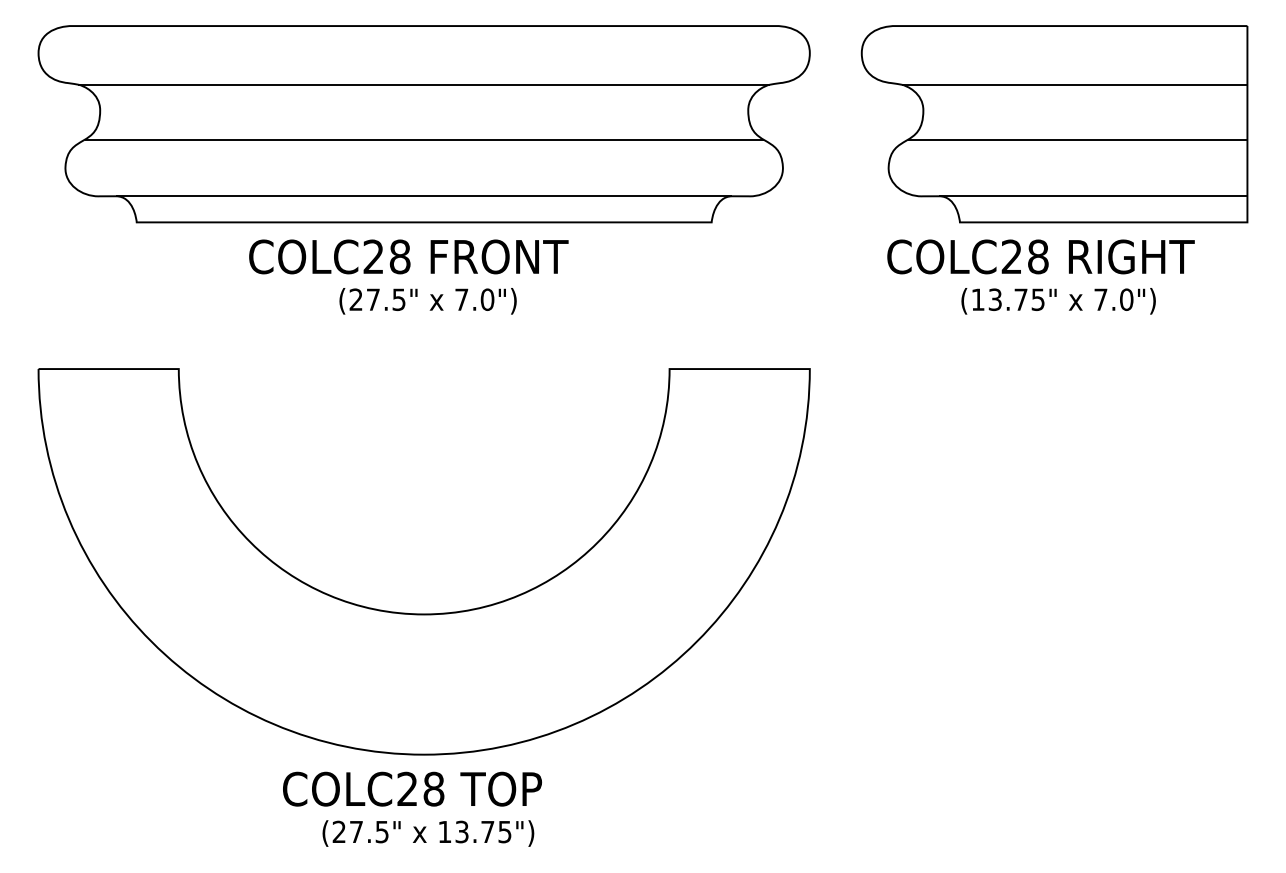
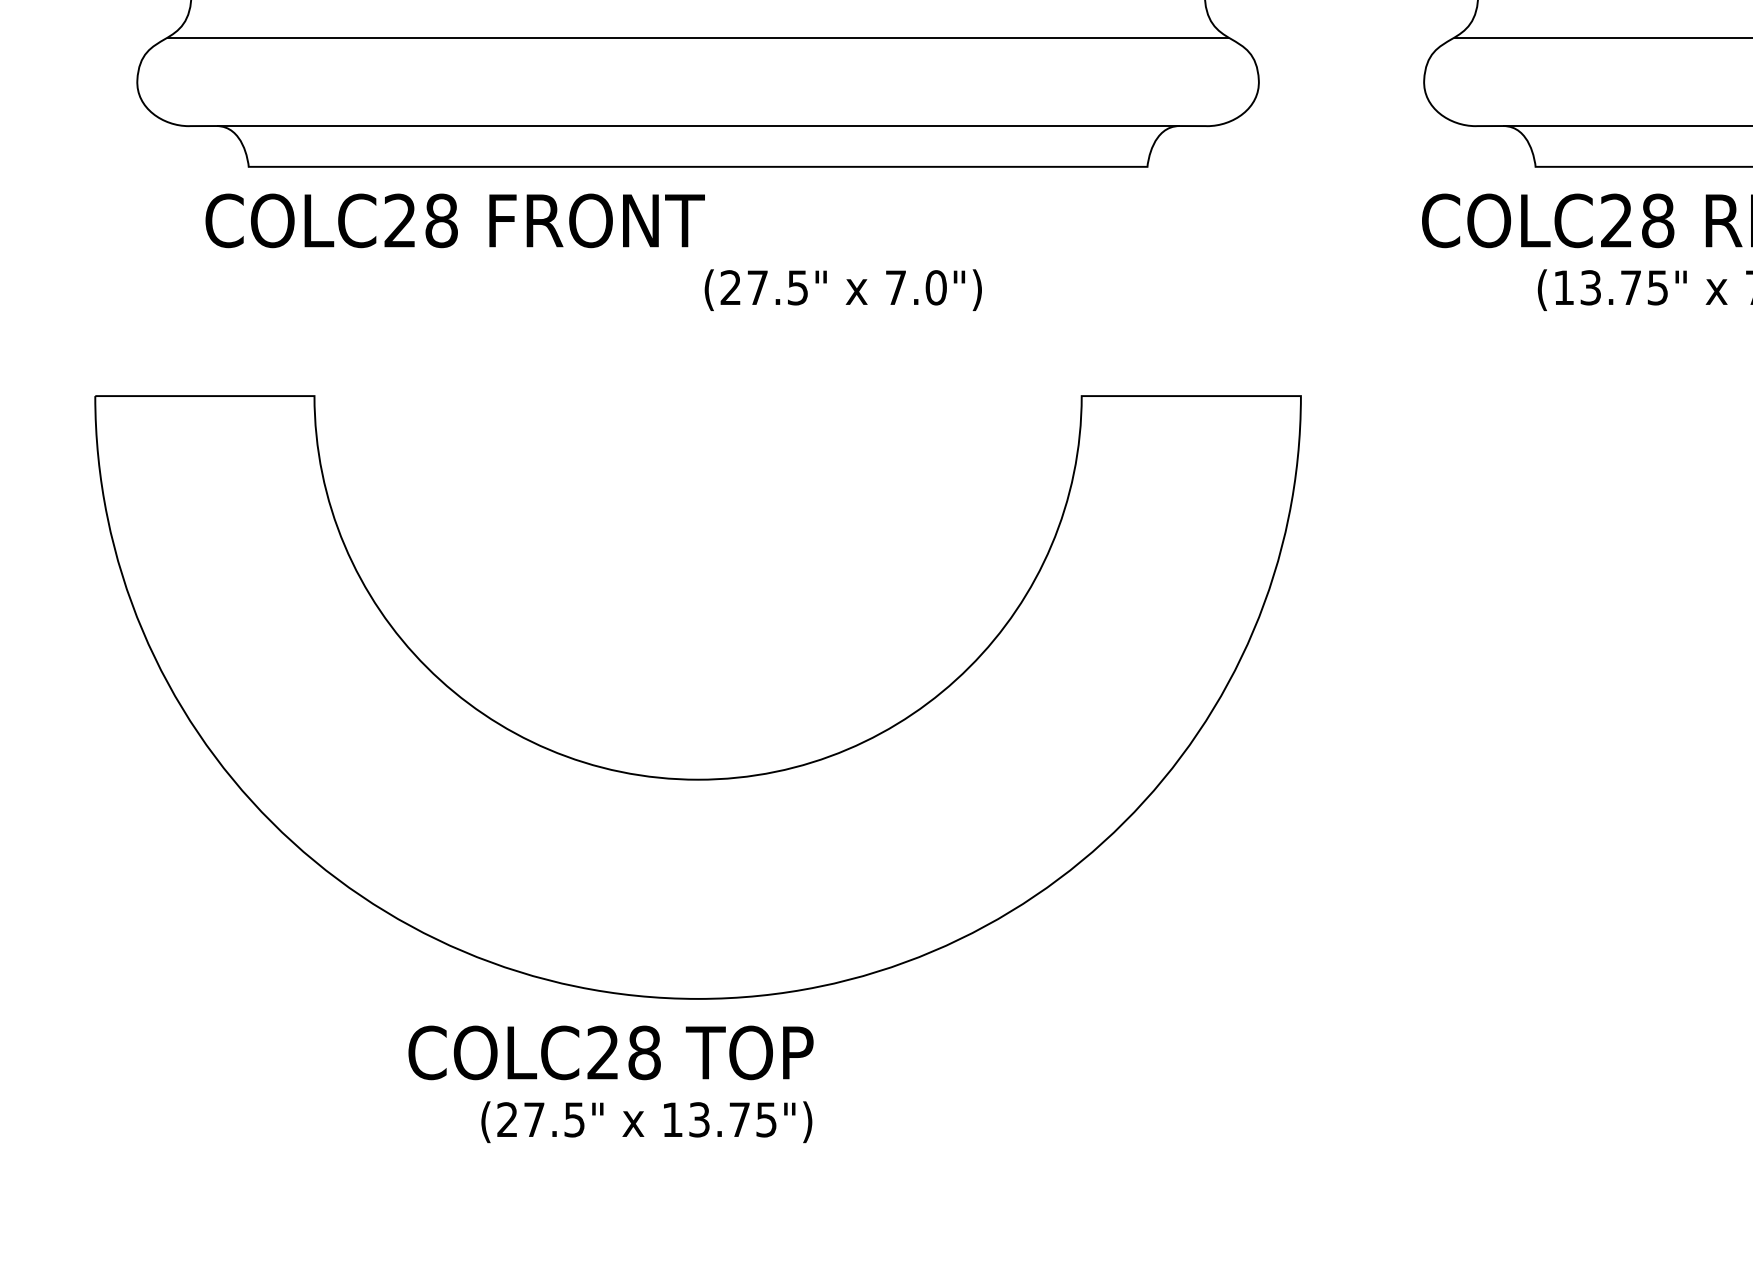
text: (408, 256) -> (454, 220), moved
text: (427, 301) -> (842, 290), moved
text: (412, 788) -> (611, 1051), moved
text: (428, 833) -> (646, 1122), moved

